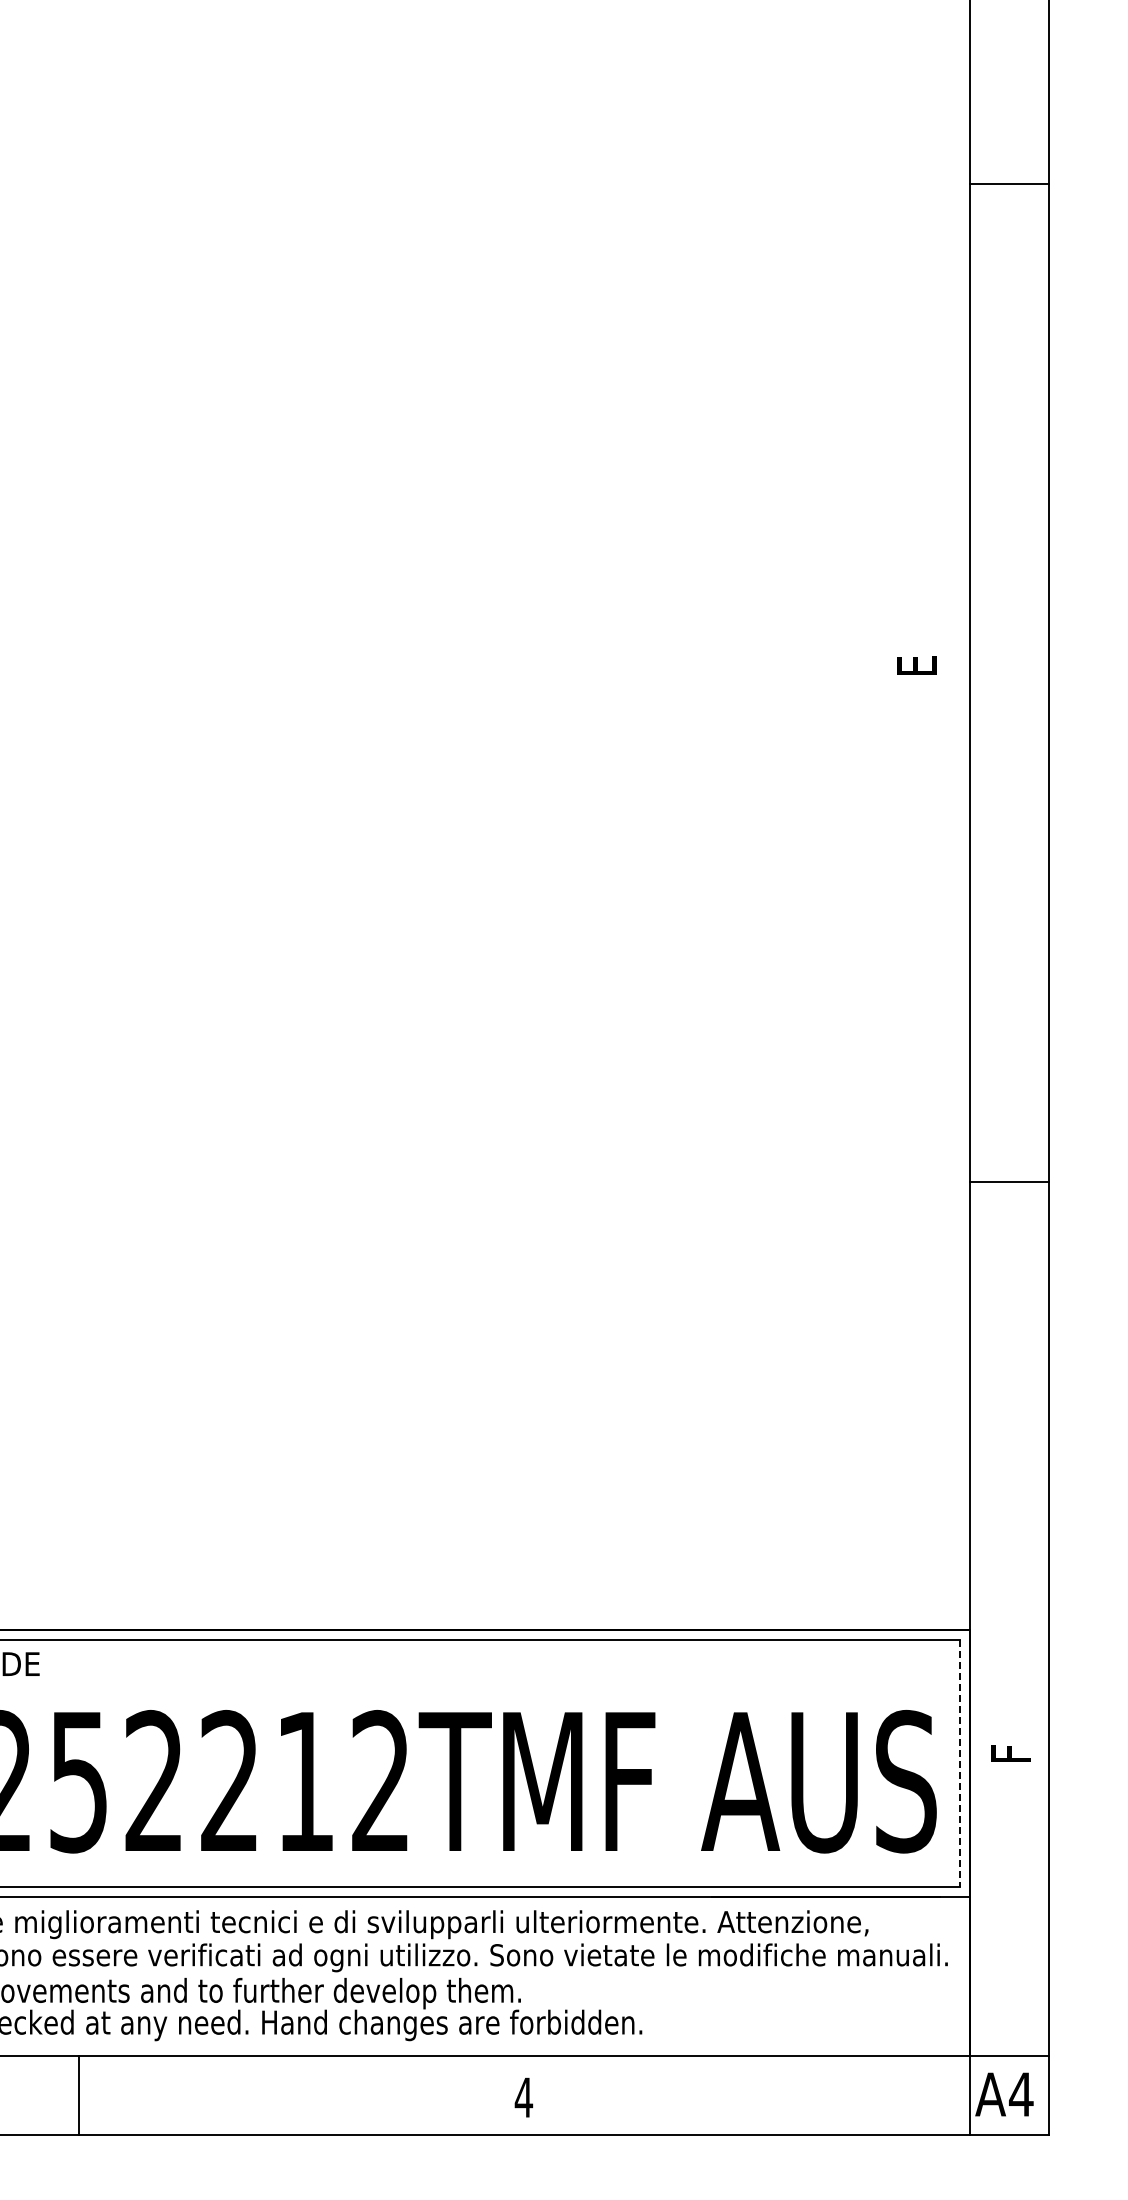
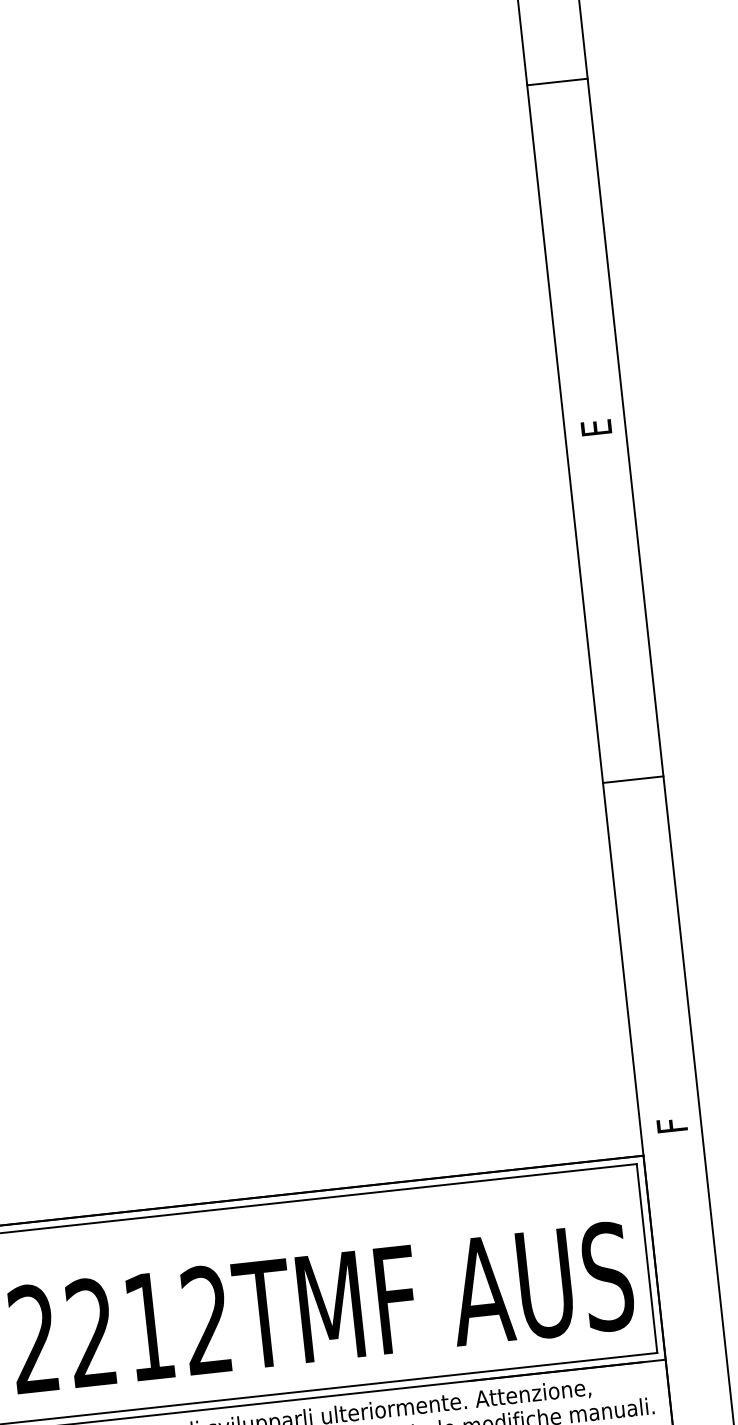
line: (1008, 184) -> (557, 82), moved
text: (916, 665) -> (596, 427), moved
line: (1008, 1182) -> (632, 779), moved
text: (1010, 1753) -> (671, 1125), moved
line: (959, 1763) -> (646, 1258), dashed -> solid

